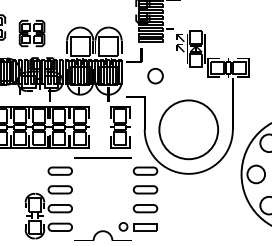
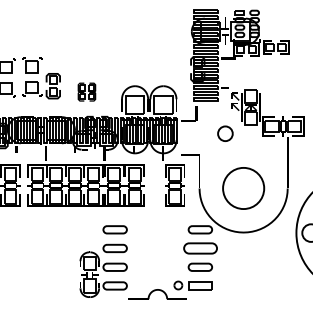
part: (31, 32) -> (86, 91), size x0.7
circle: (155, 75) -> (225, 133), moved
circle: (188, 129) -> (243, 188), size x0.7
line: (102, 157) -> (157, 216), removed
part: (144, 189) -> (199, 248), size x1.4

